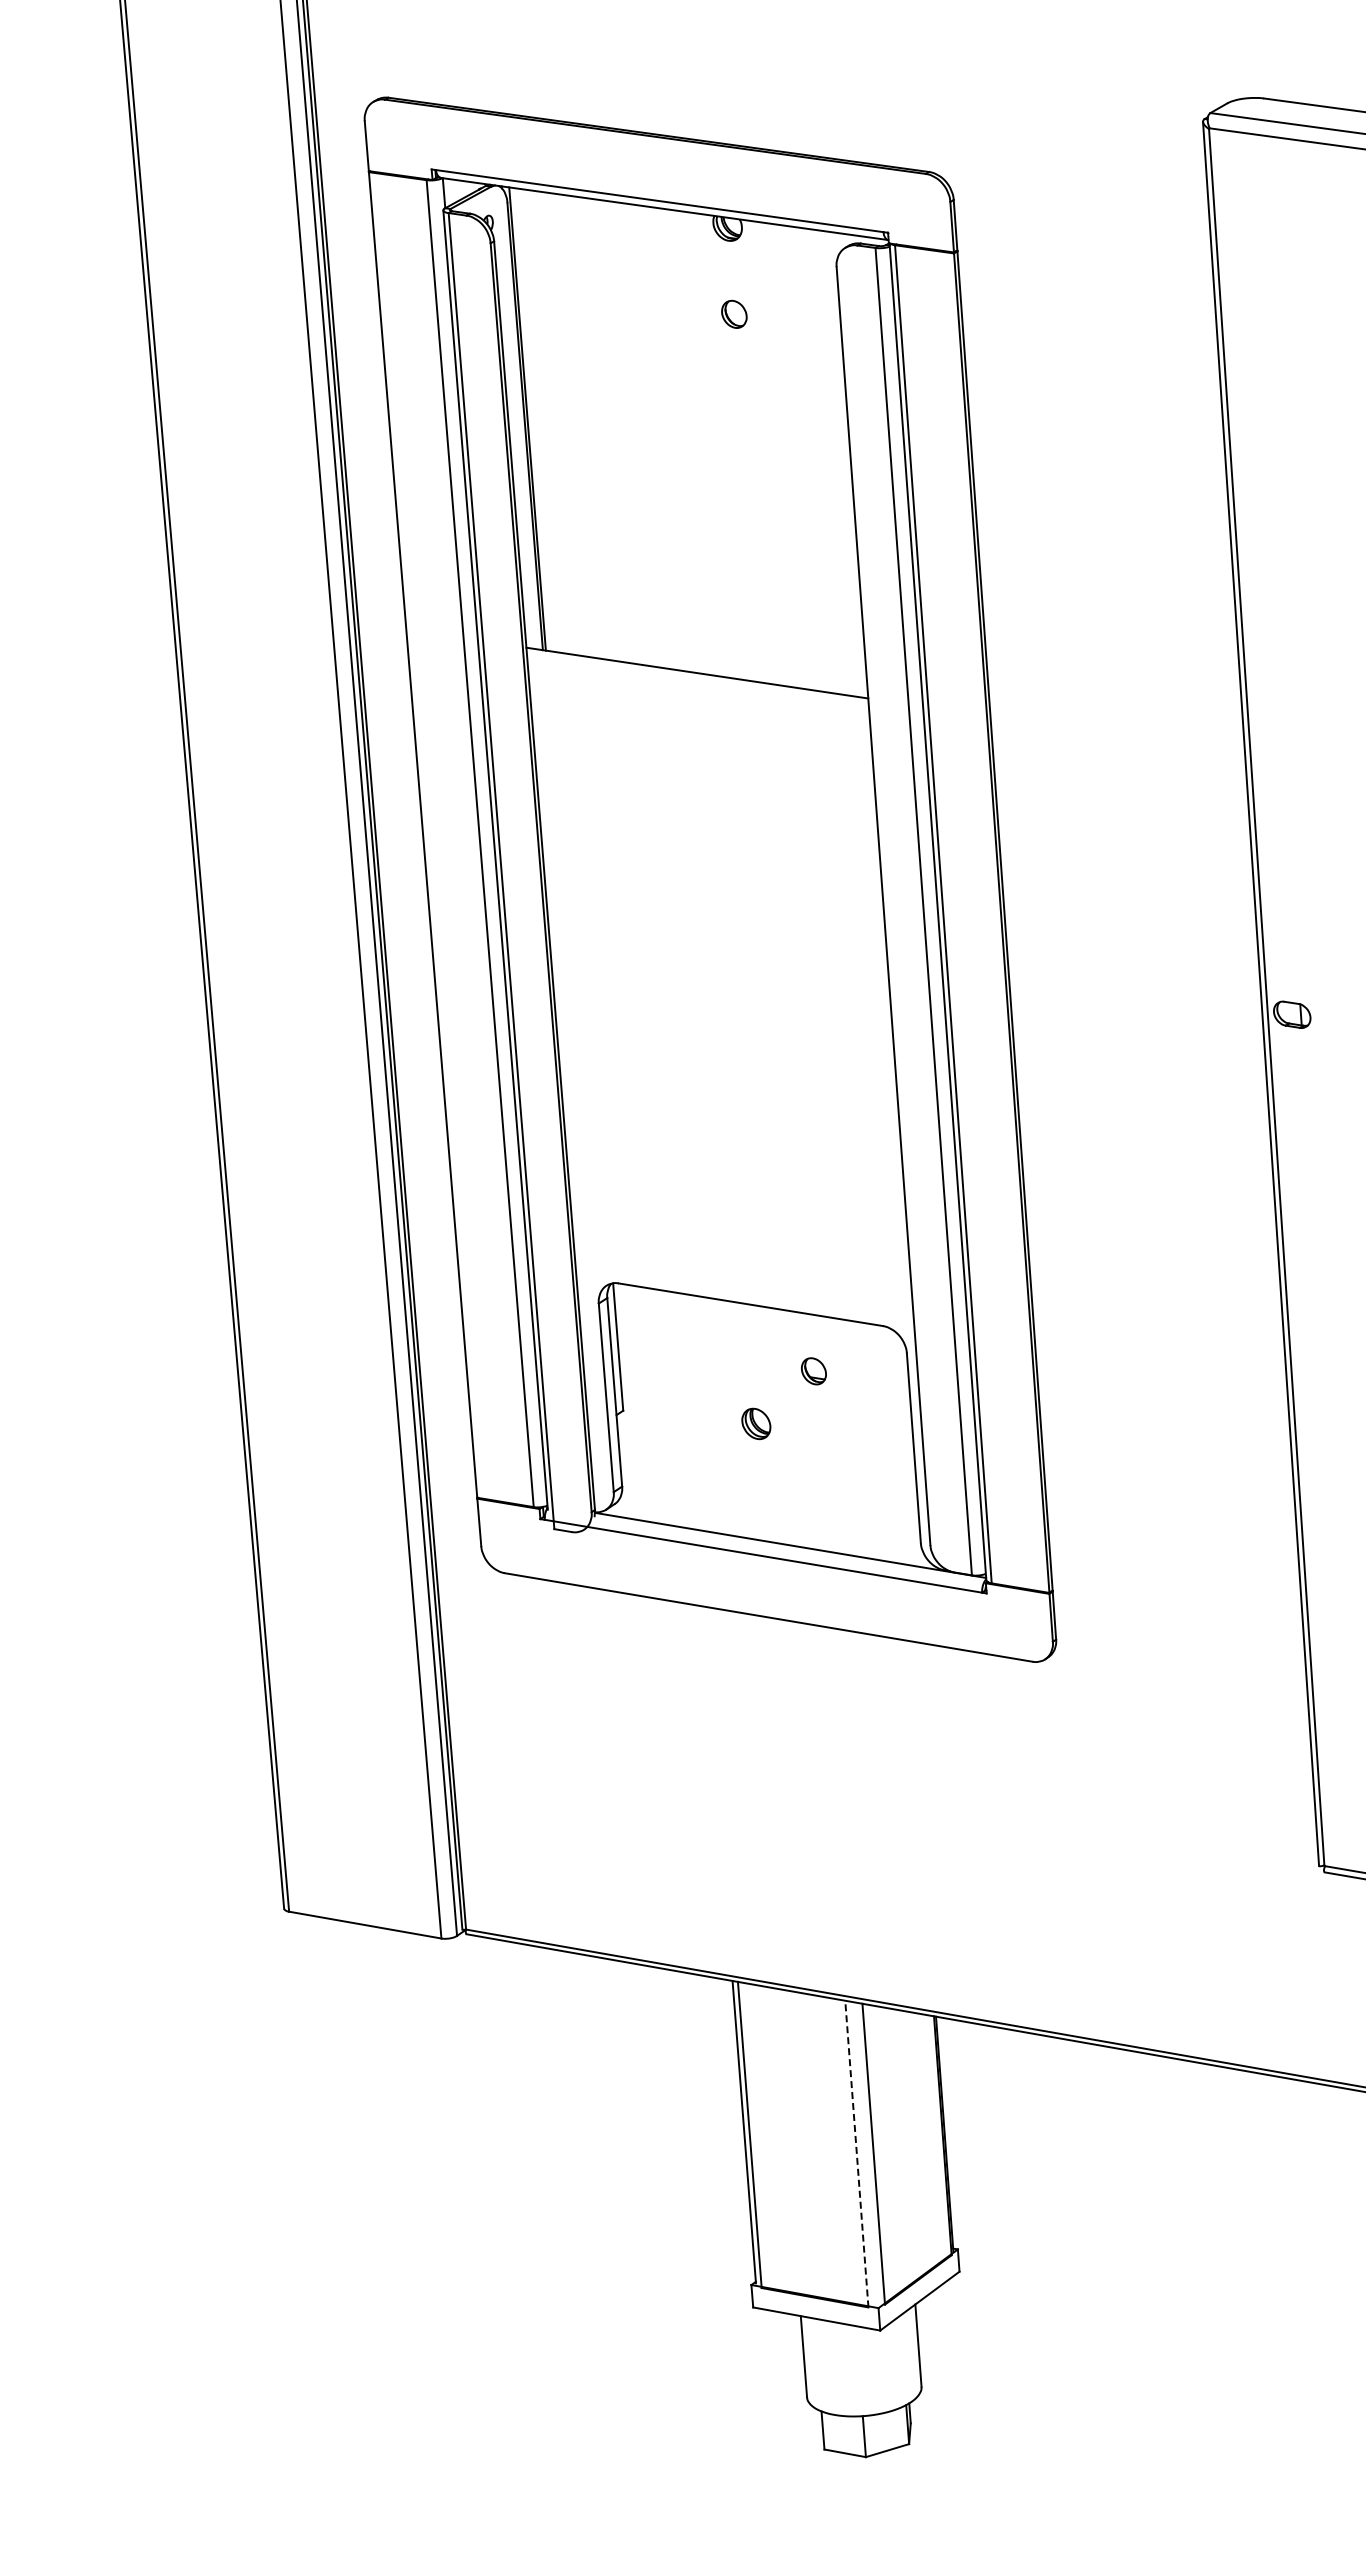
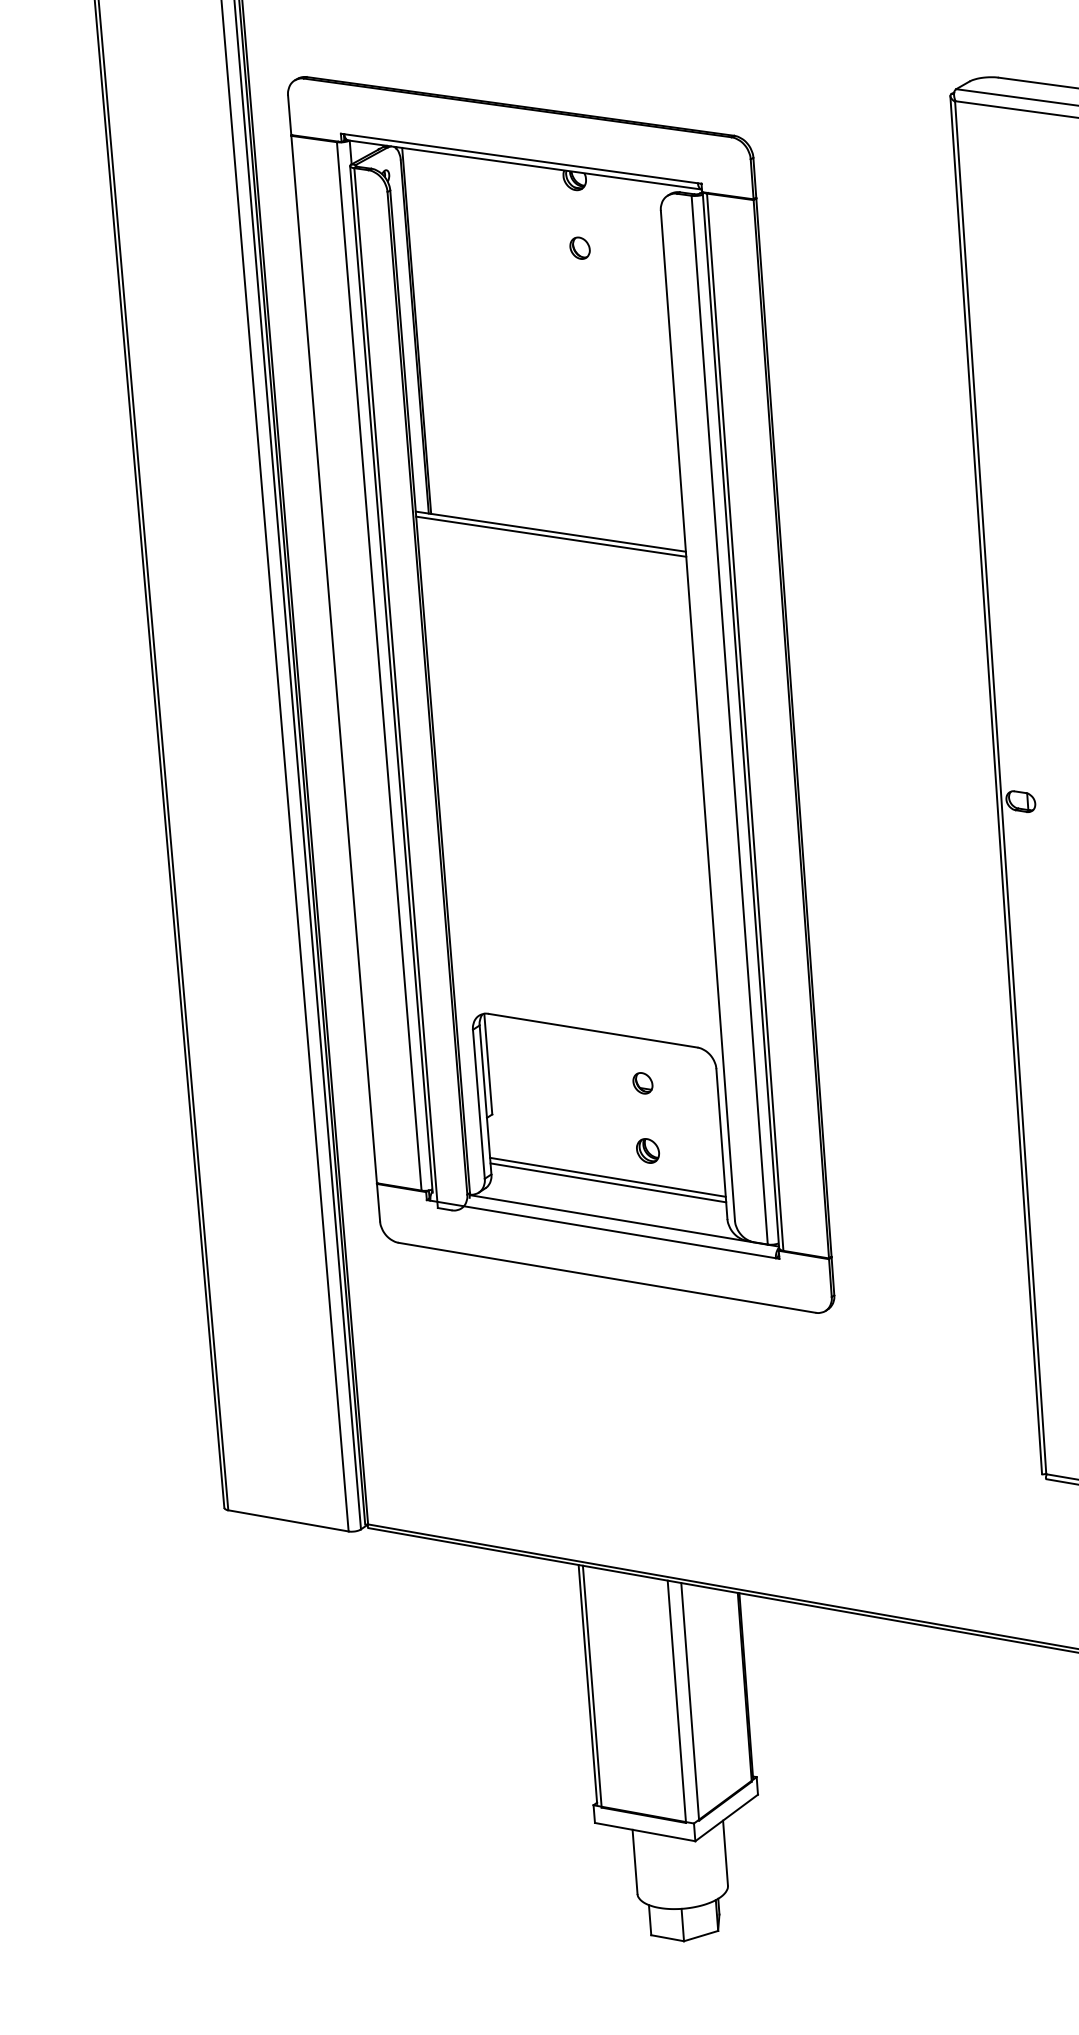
line: (697, 679) -> (550, 536), added
part: (756, 1423) -> (648, 1150), moved
line: (769, 1489) -> (607, 1176), added
line: (770, 1496) -> (608, 1182), added
line: (856, 2154) -> (676, 1702), dashed -> solid

